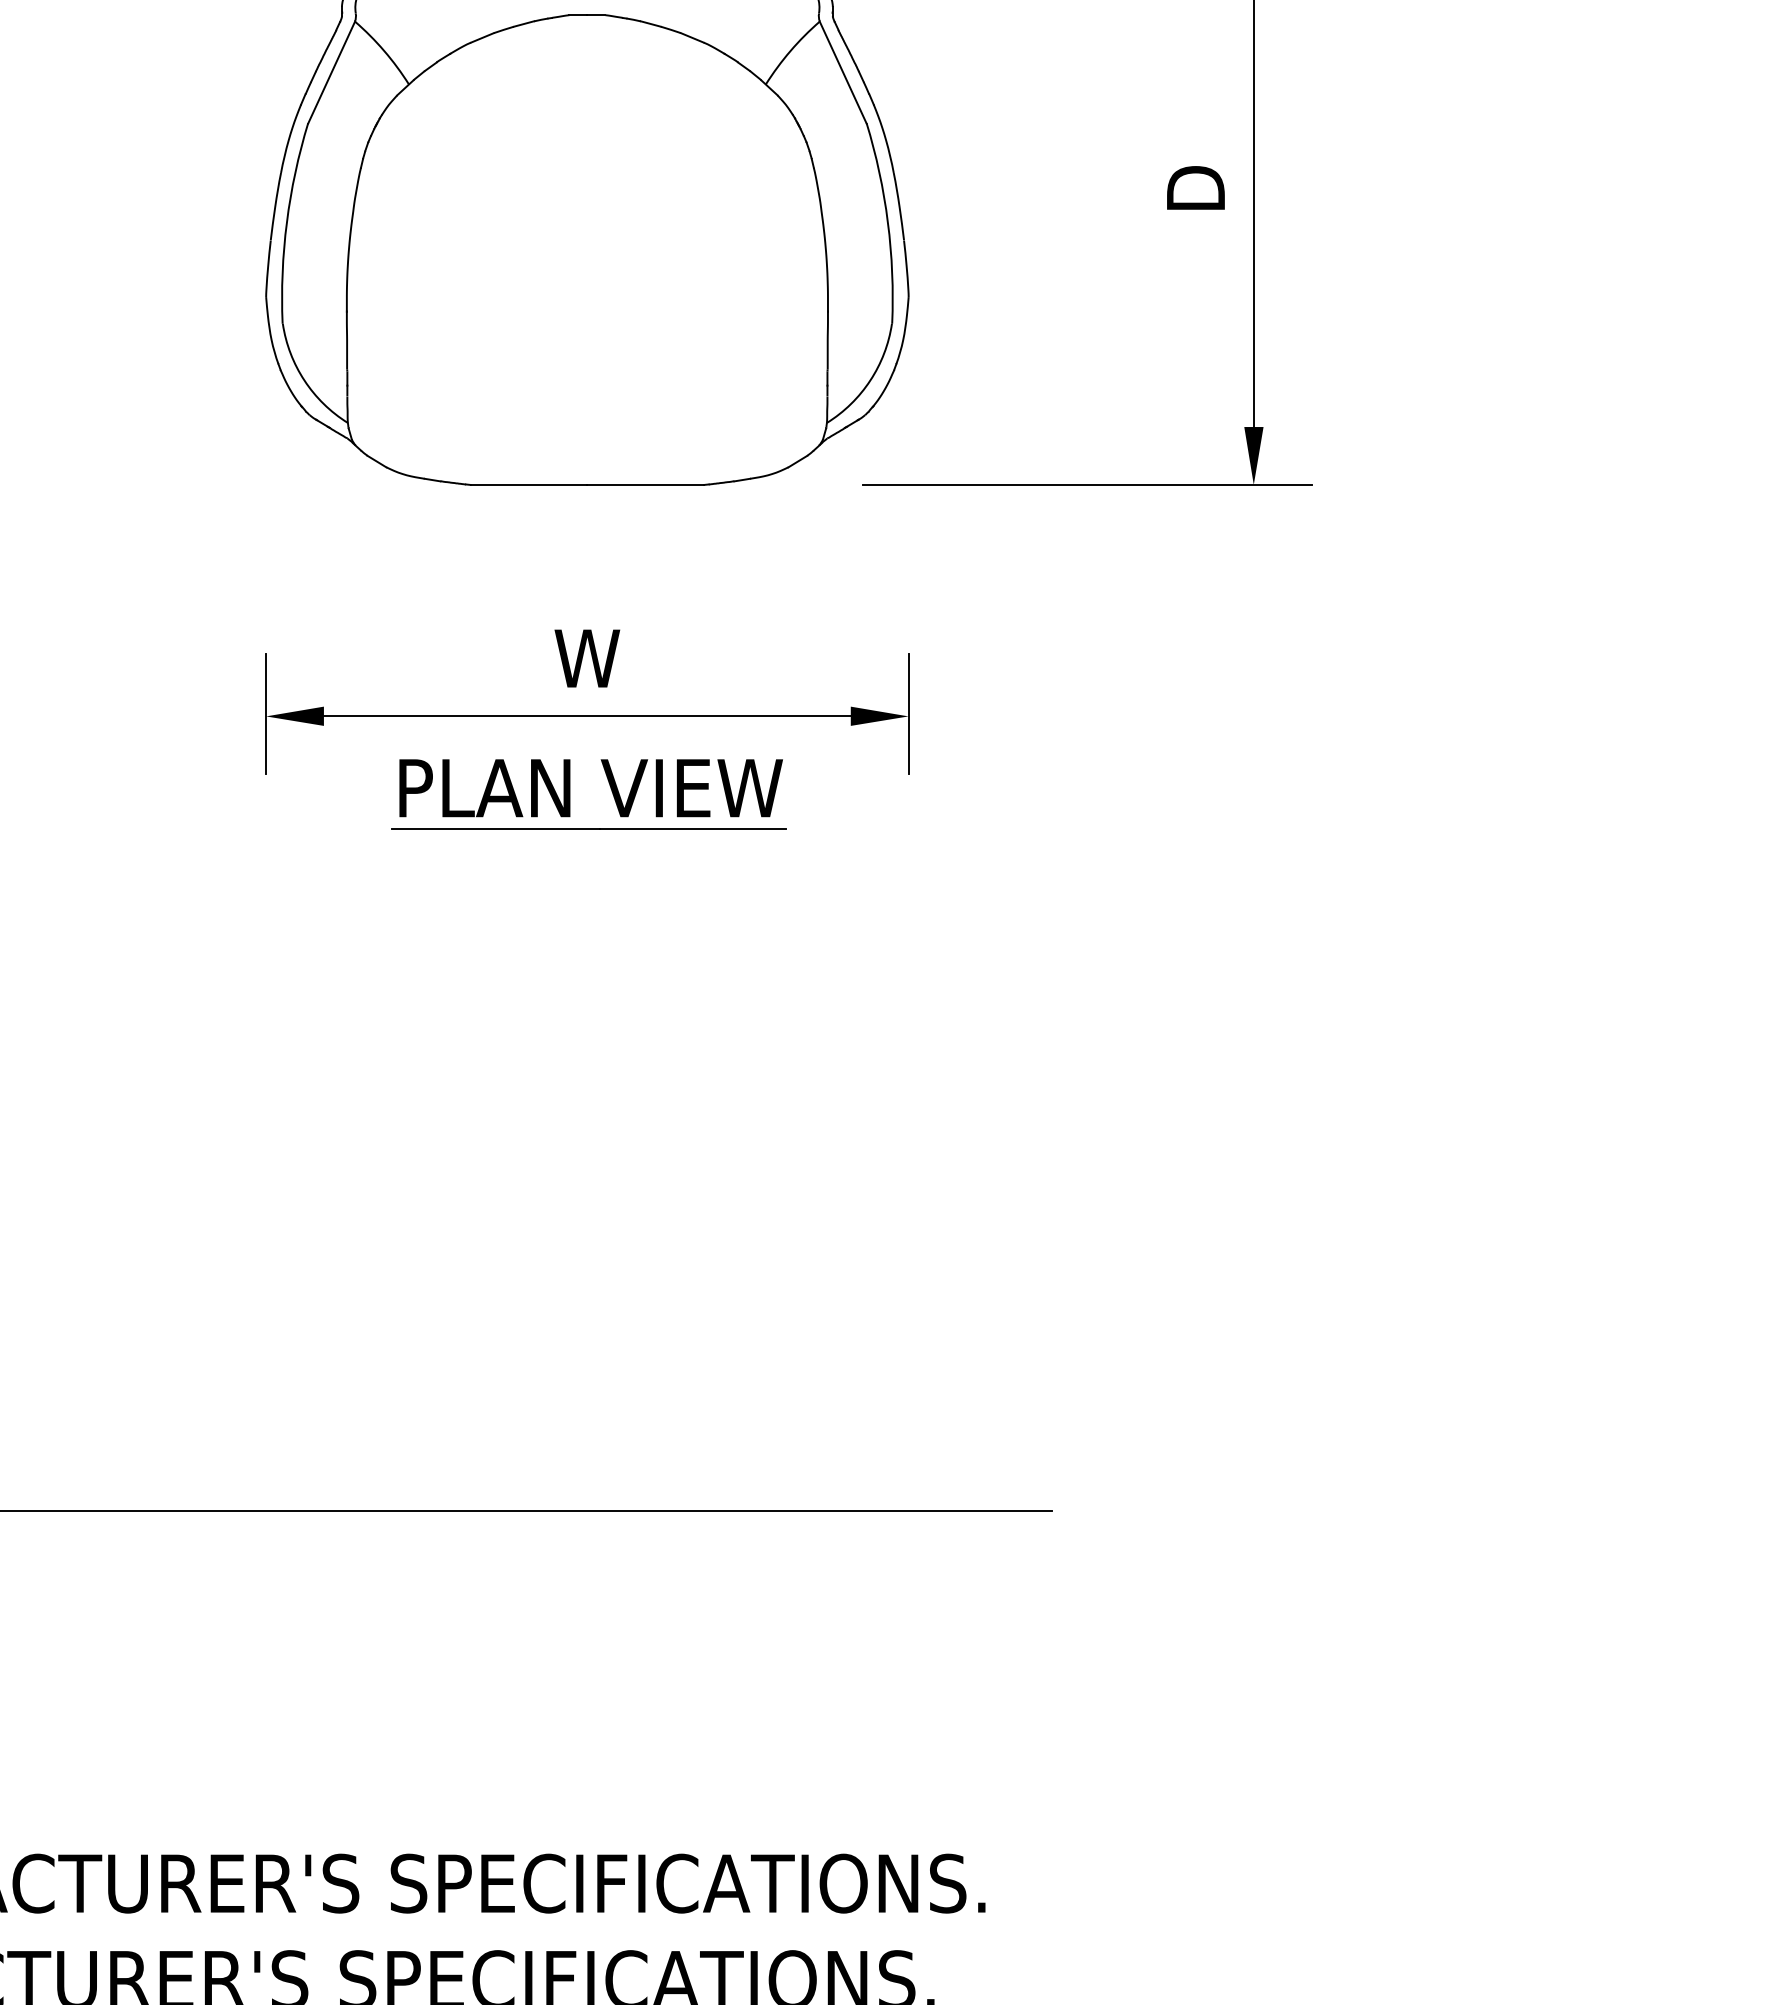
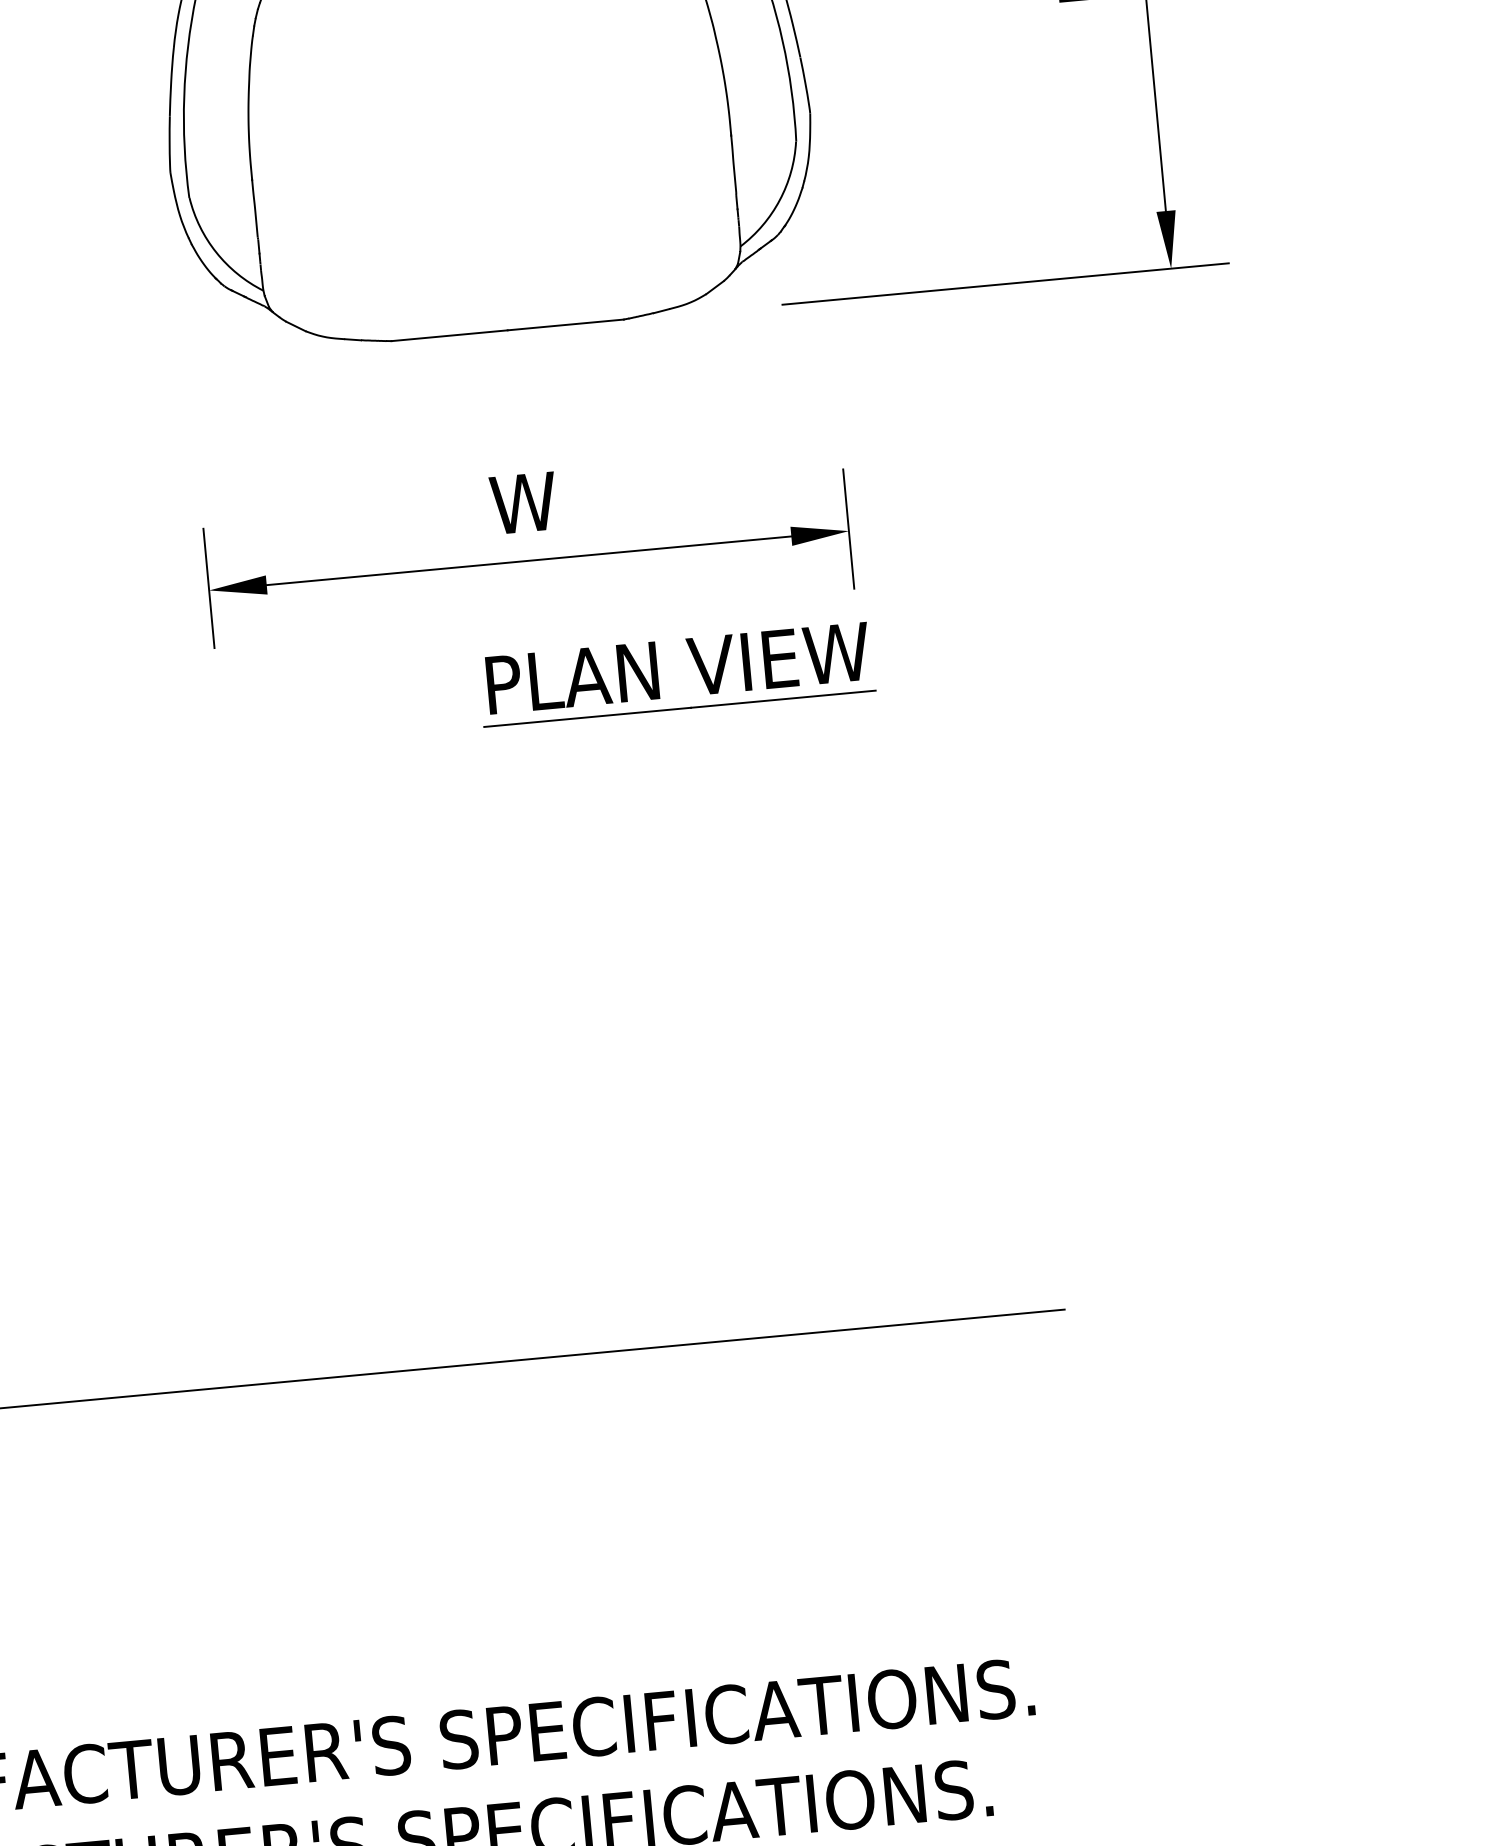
part: (570, 794) -> (658, 676), moved

